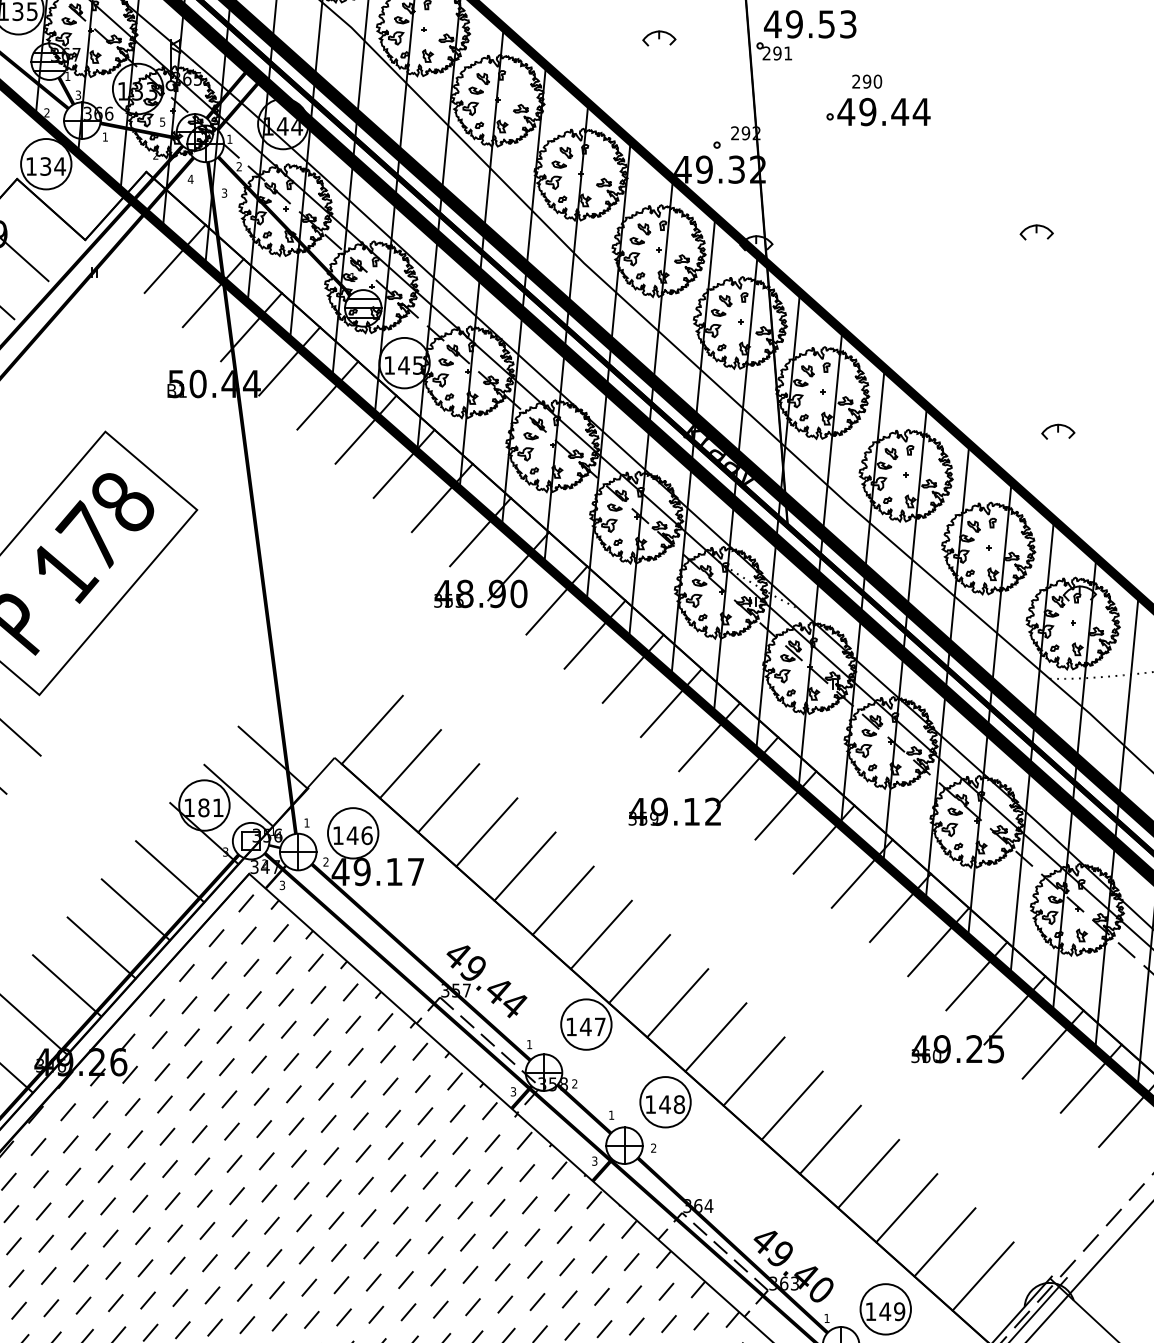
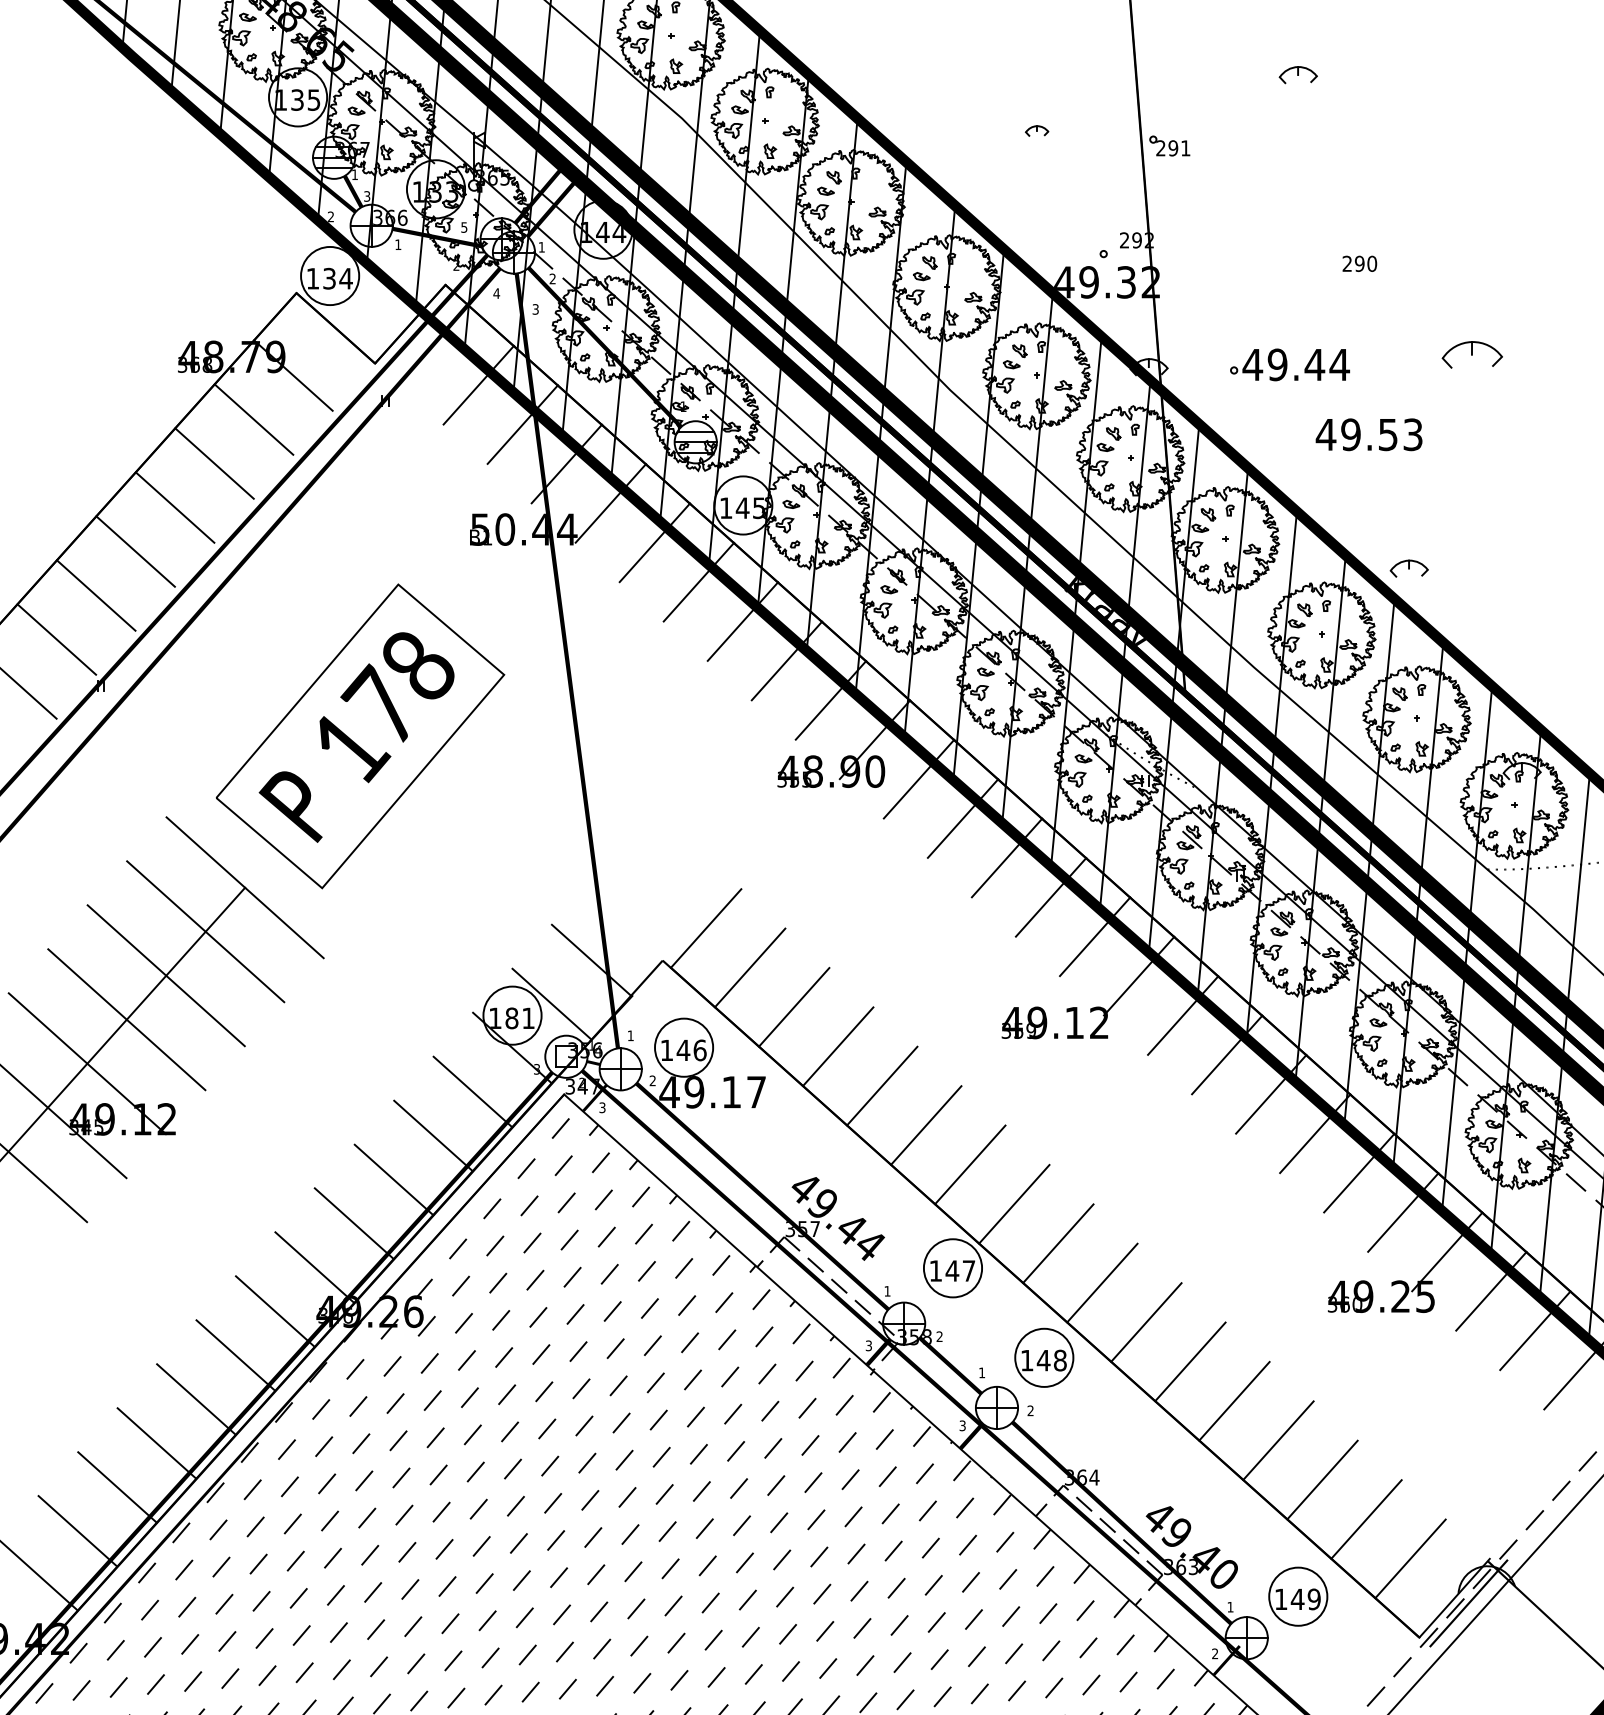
text: (809, 24) -> (1368, 434), moved
part: (658, 38) -> (1036, 130), size x0.6
text: (866, 81) -> (1359, 263), moved
part: (878, 111) -> (1289, 364), moved
part: (1036, 232) -> (1472, 354), size x1.6
part: (1057, 431) -> (1408, 568), moved

